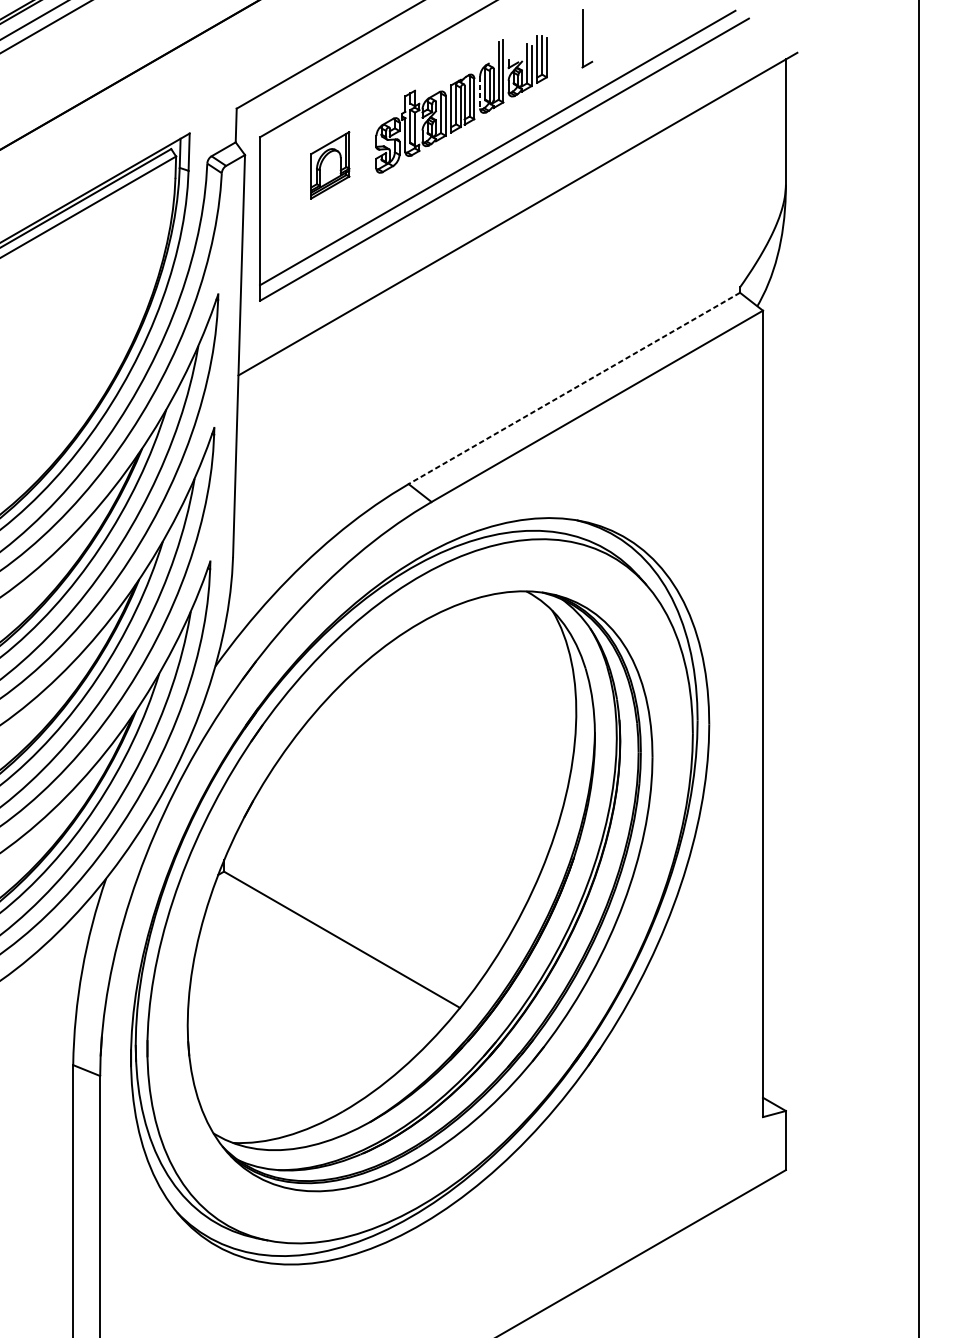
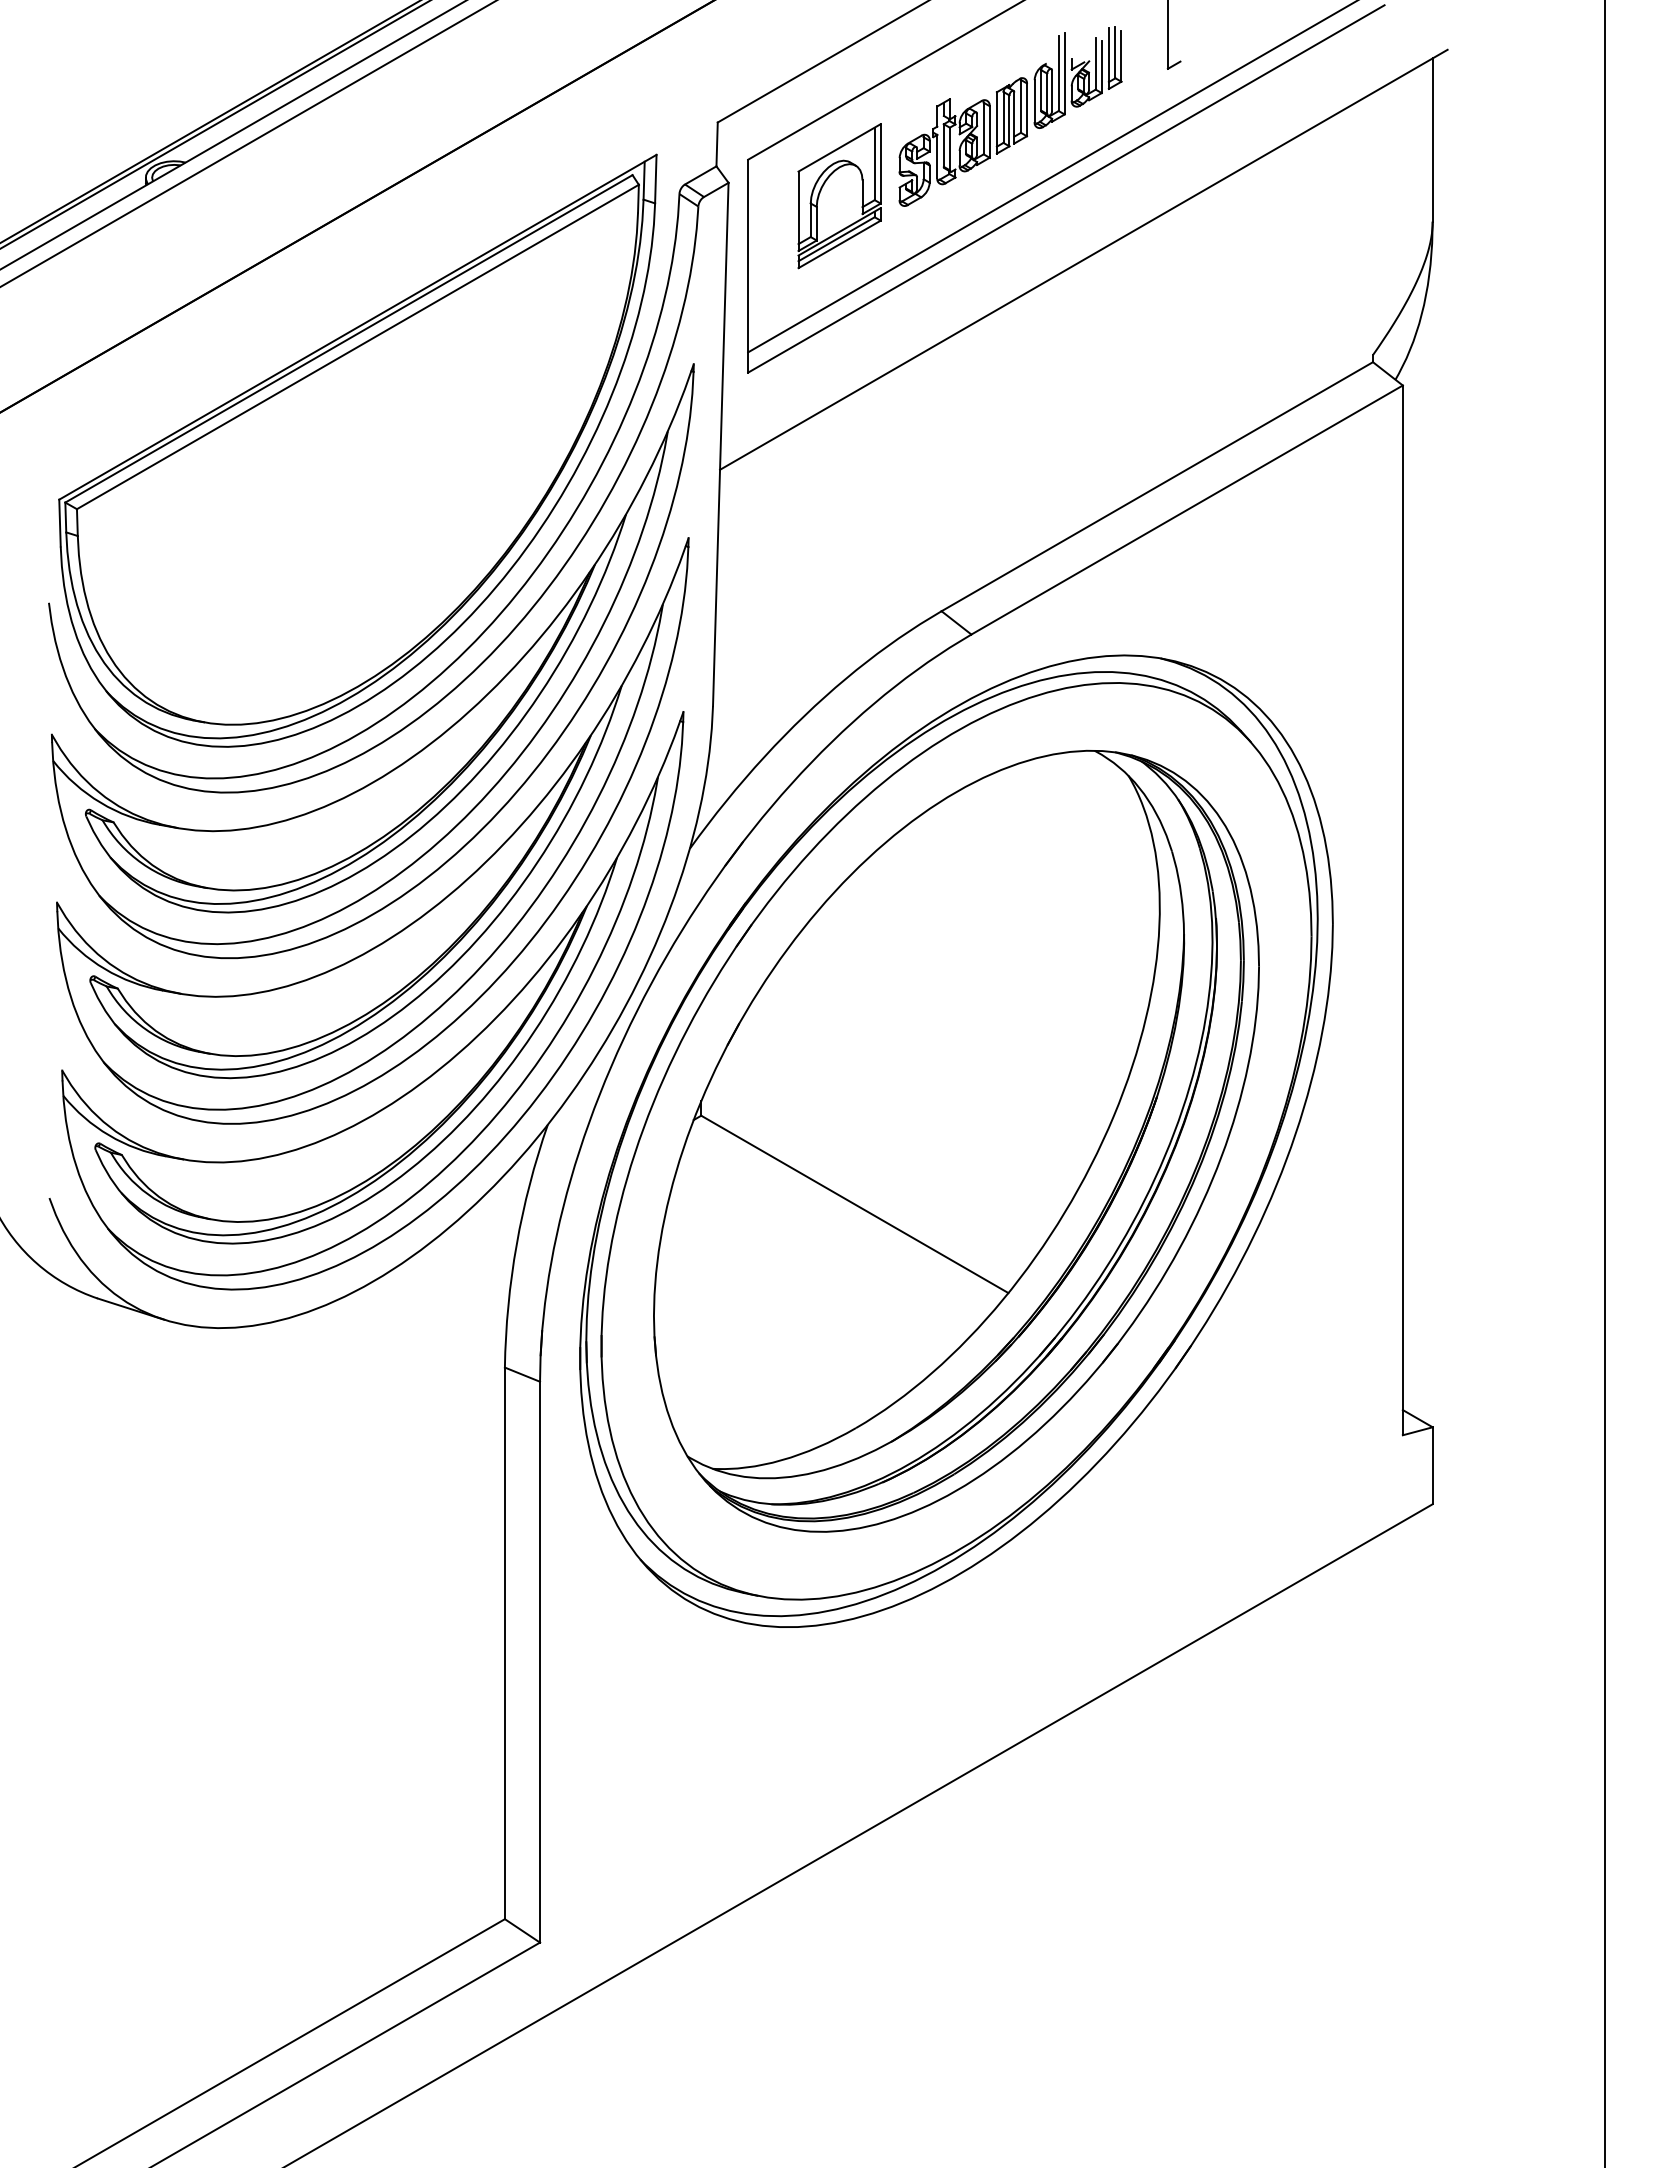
line: (480, 92) -> (1034, 101), dashed -> solid
part: (330, 165) -> (839, 196), size x1.67
line: (573, 388) -> (1156, 486), dashed -> solid

